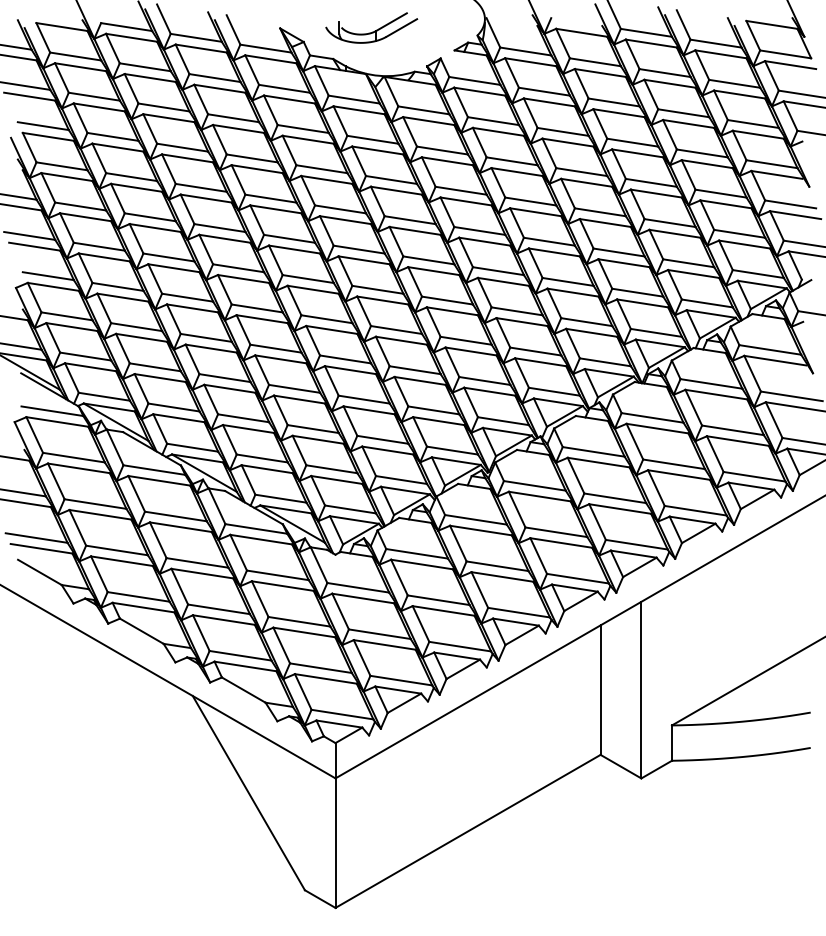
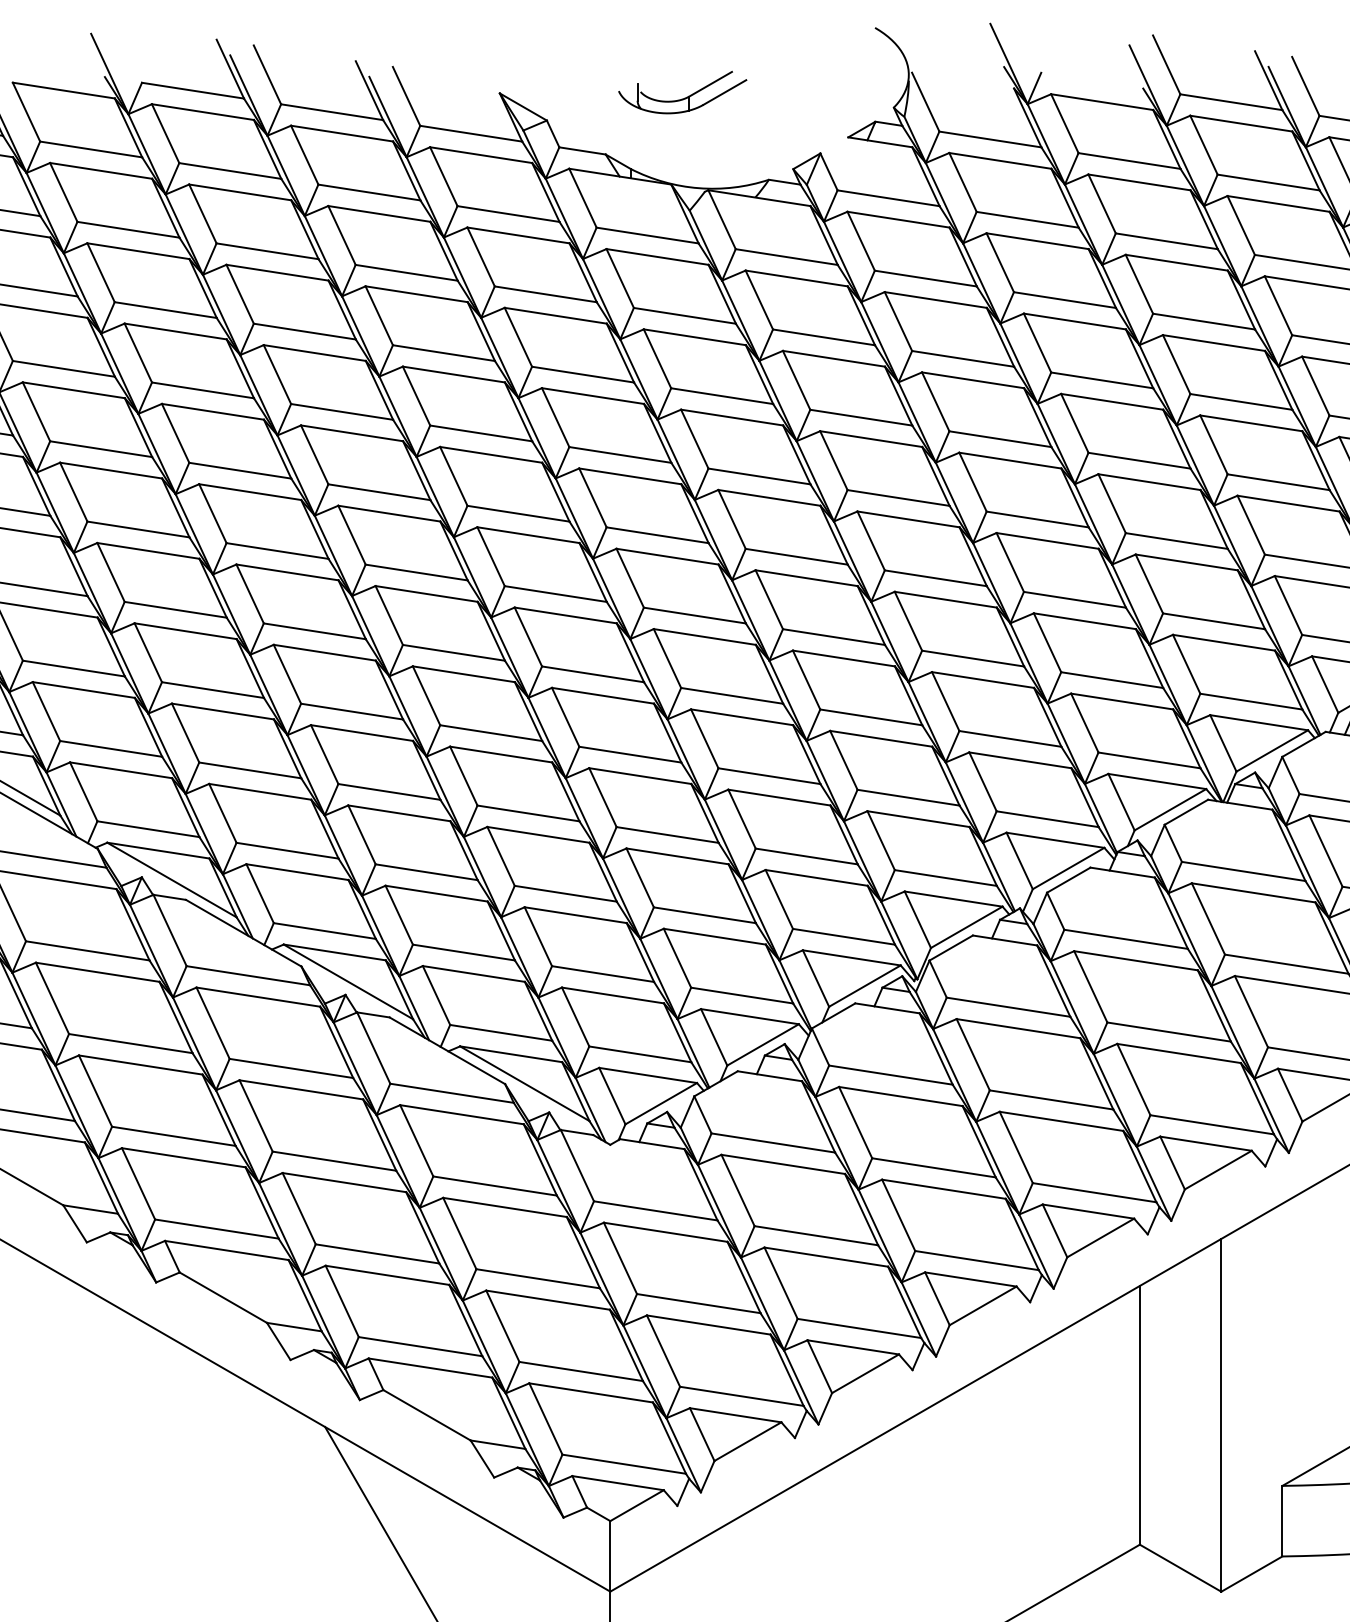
part: (371, 27) -> (682, 91), size x0.7

